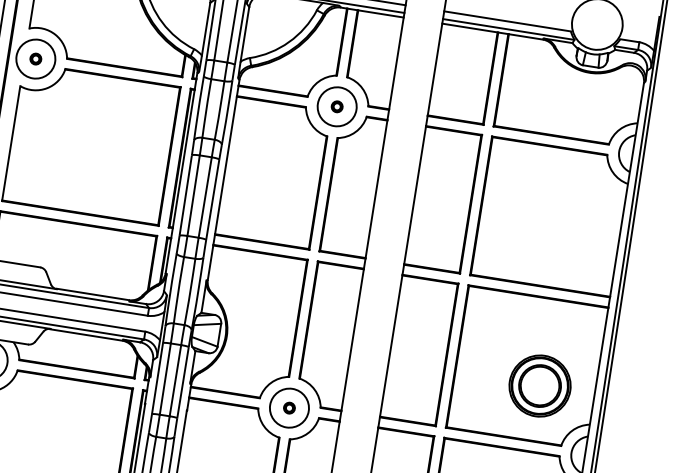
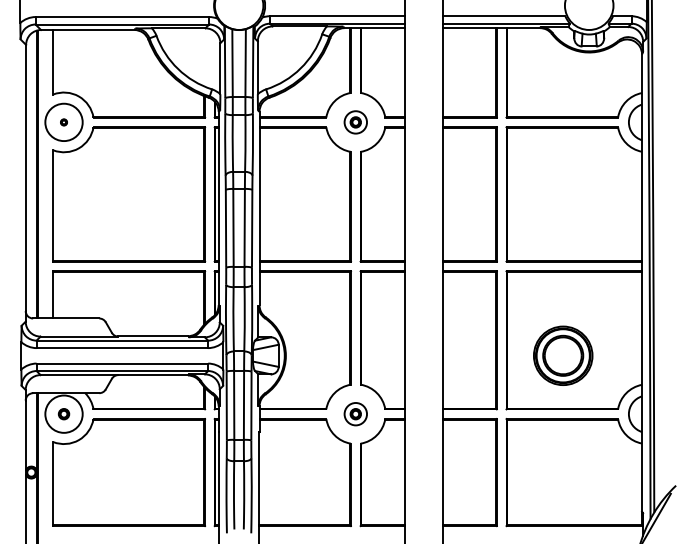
part: (35, 59) -> (63, 122), size x0.6
circle: (336, 106) -> (355, 122), size x0.6
part: (540, 385) -> (563, 355), moved
circle: (289, 407) -> (355, 413), size x0.6

